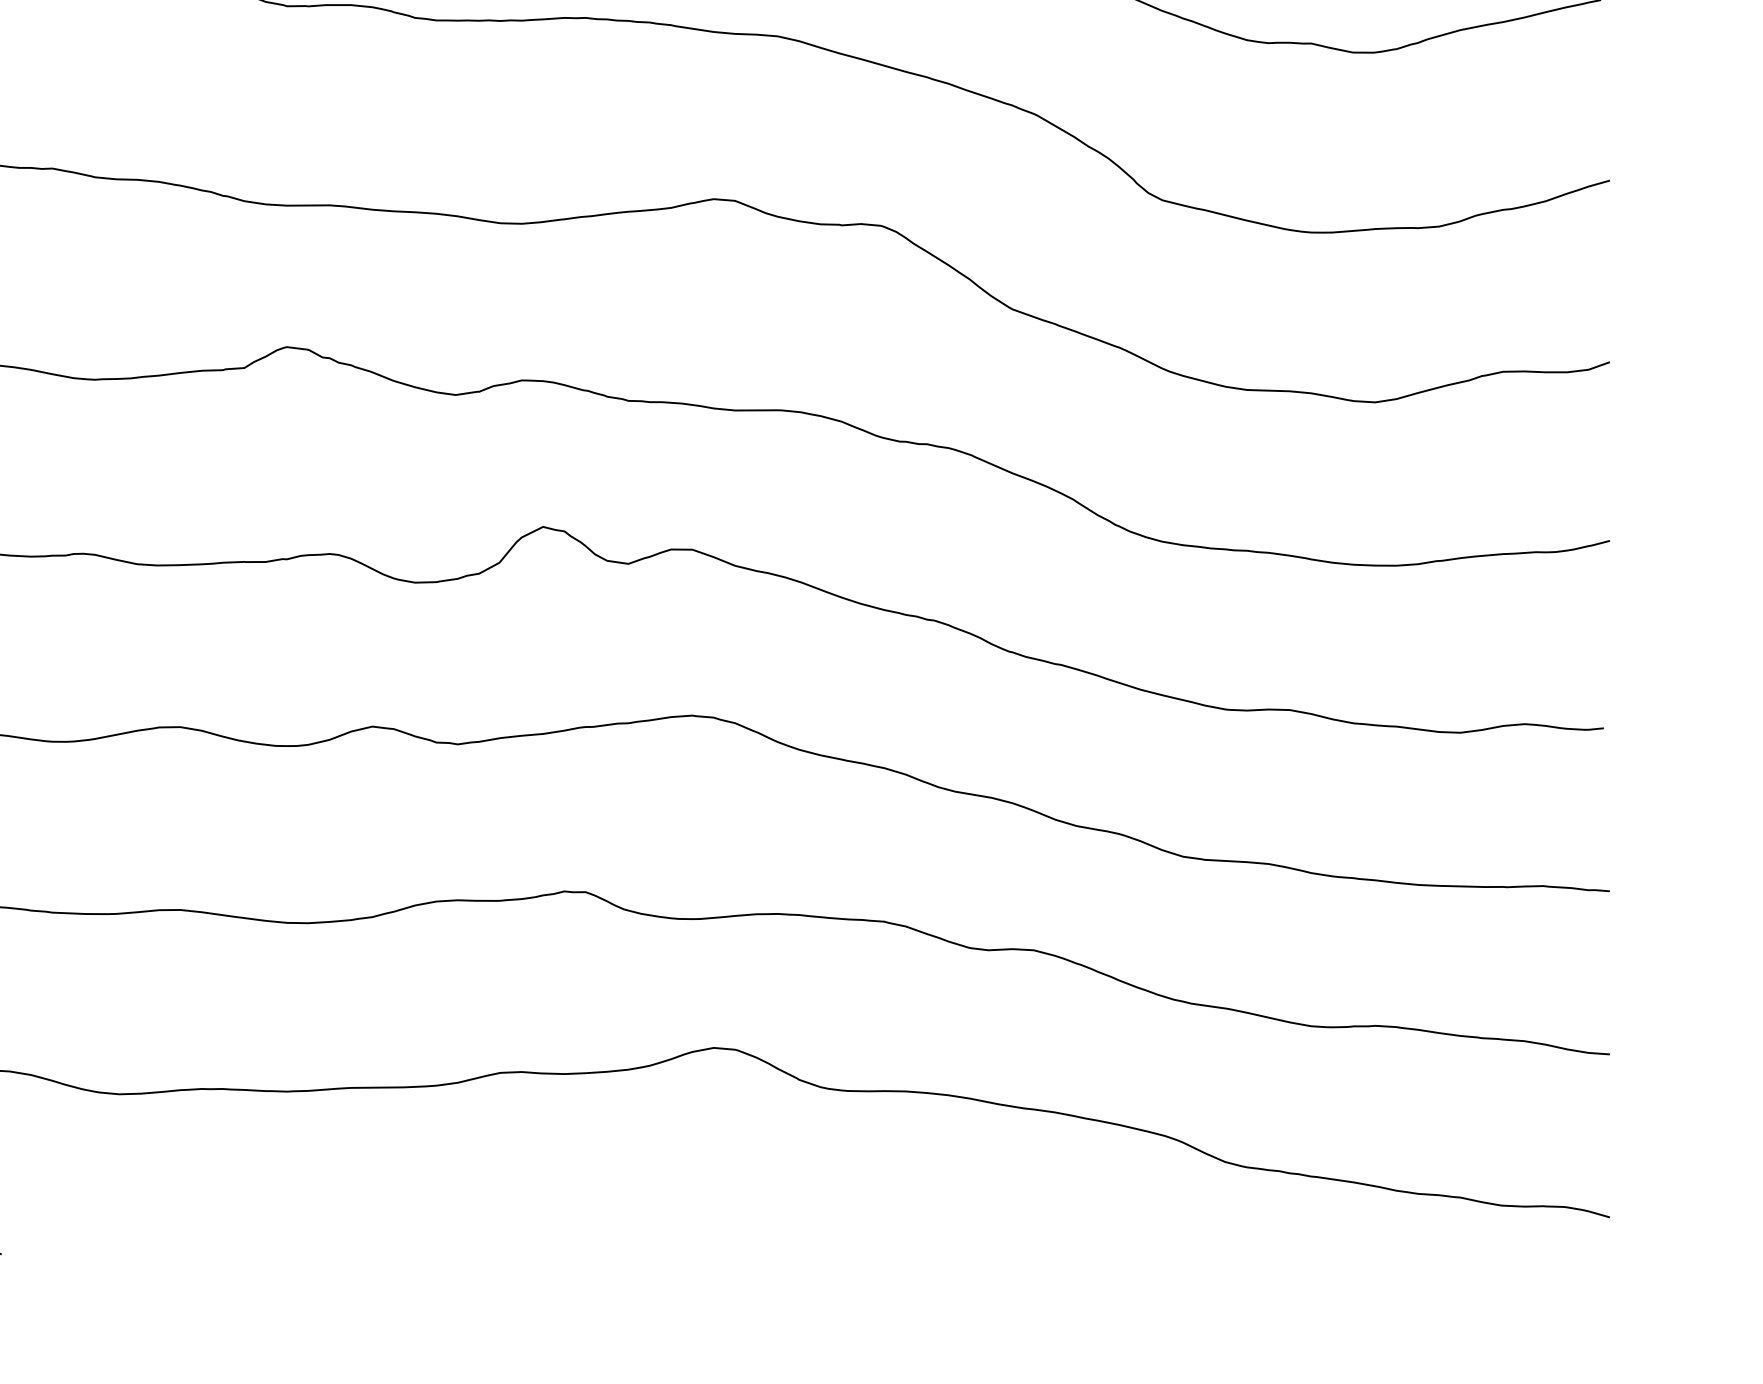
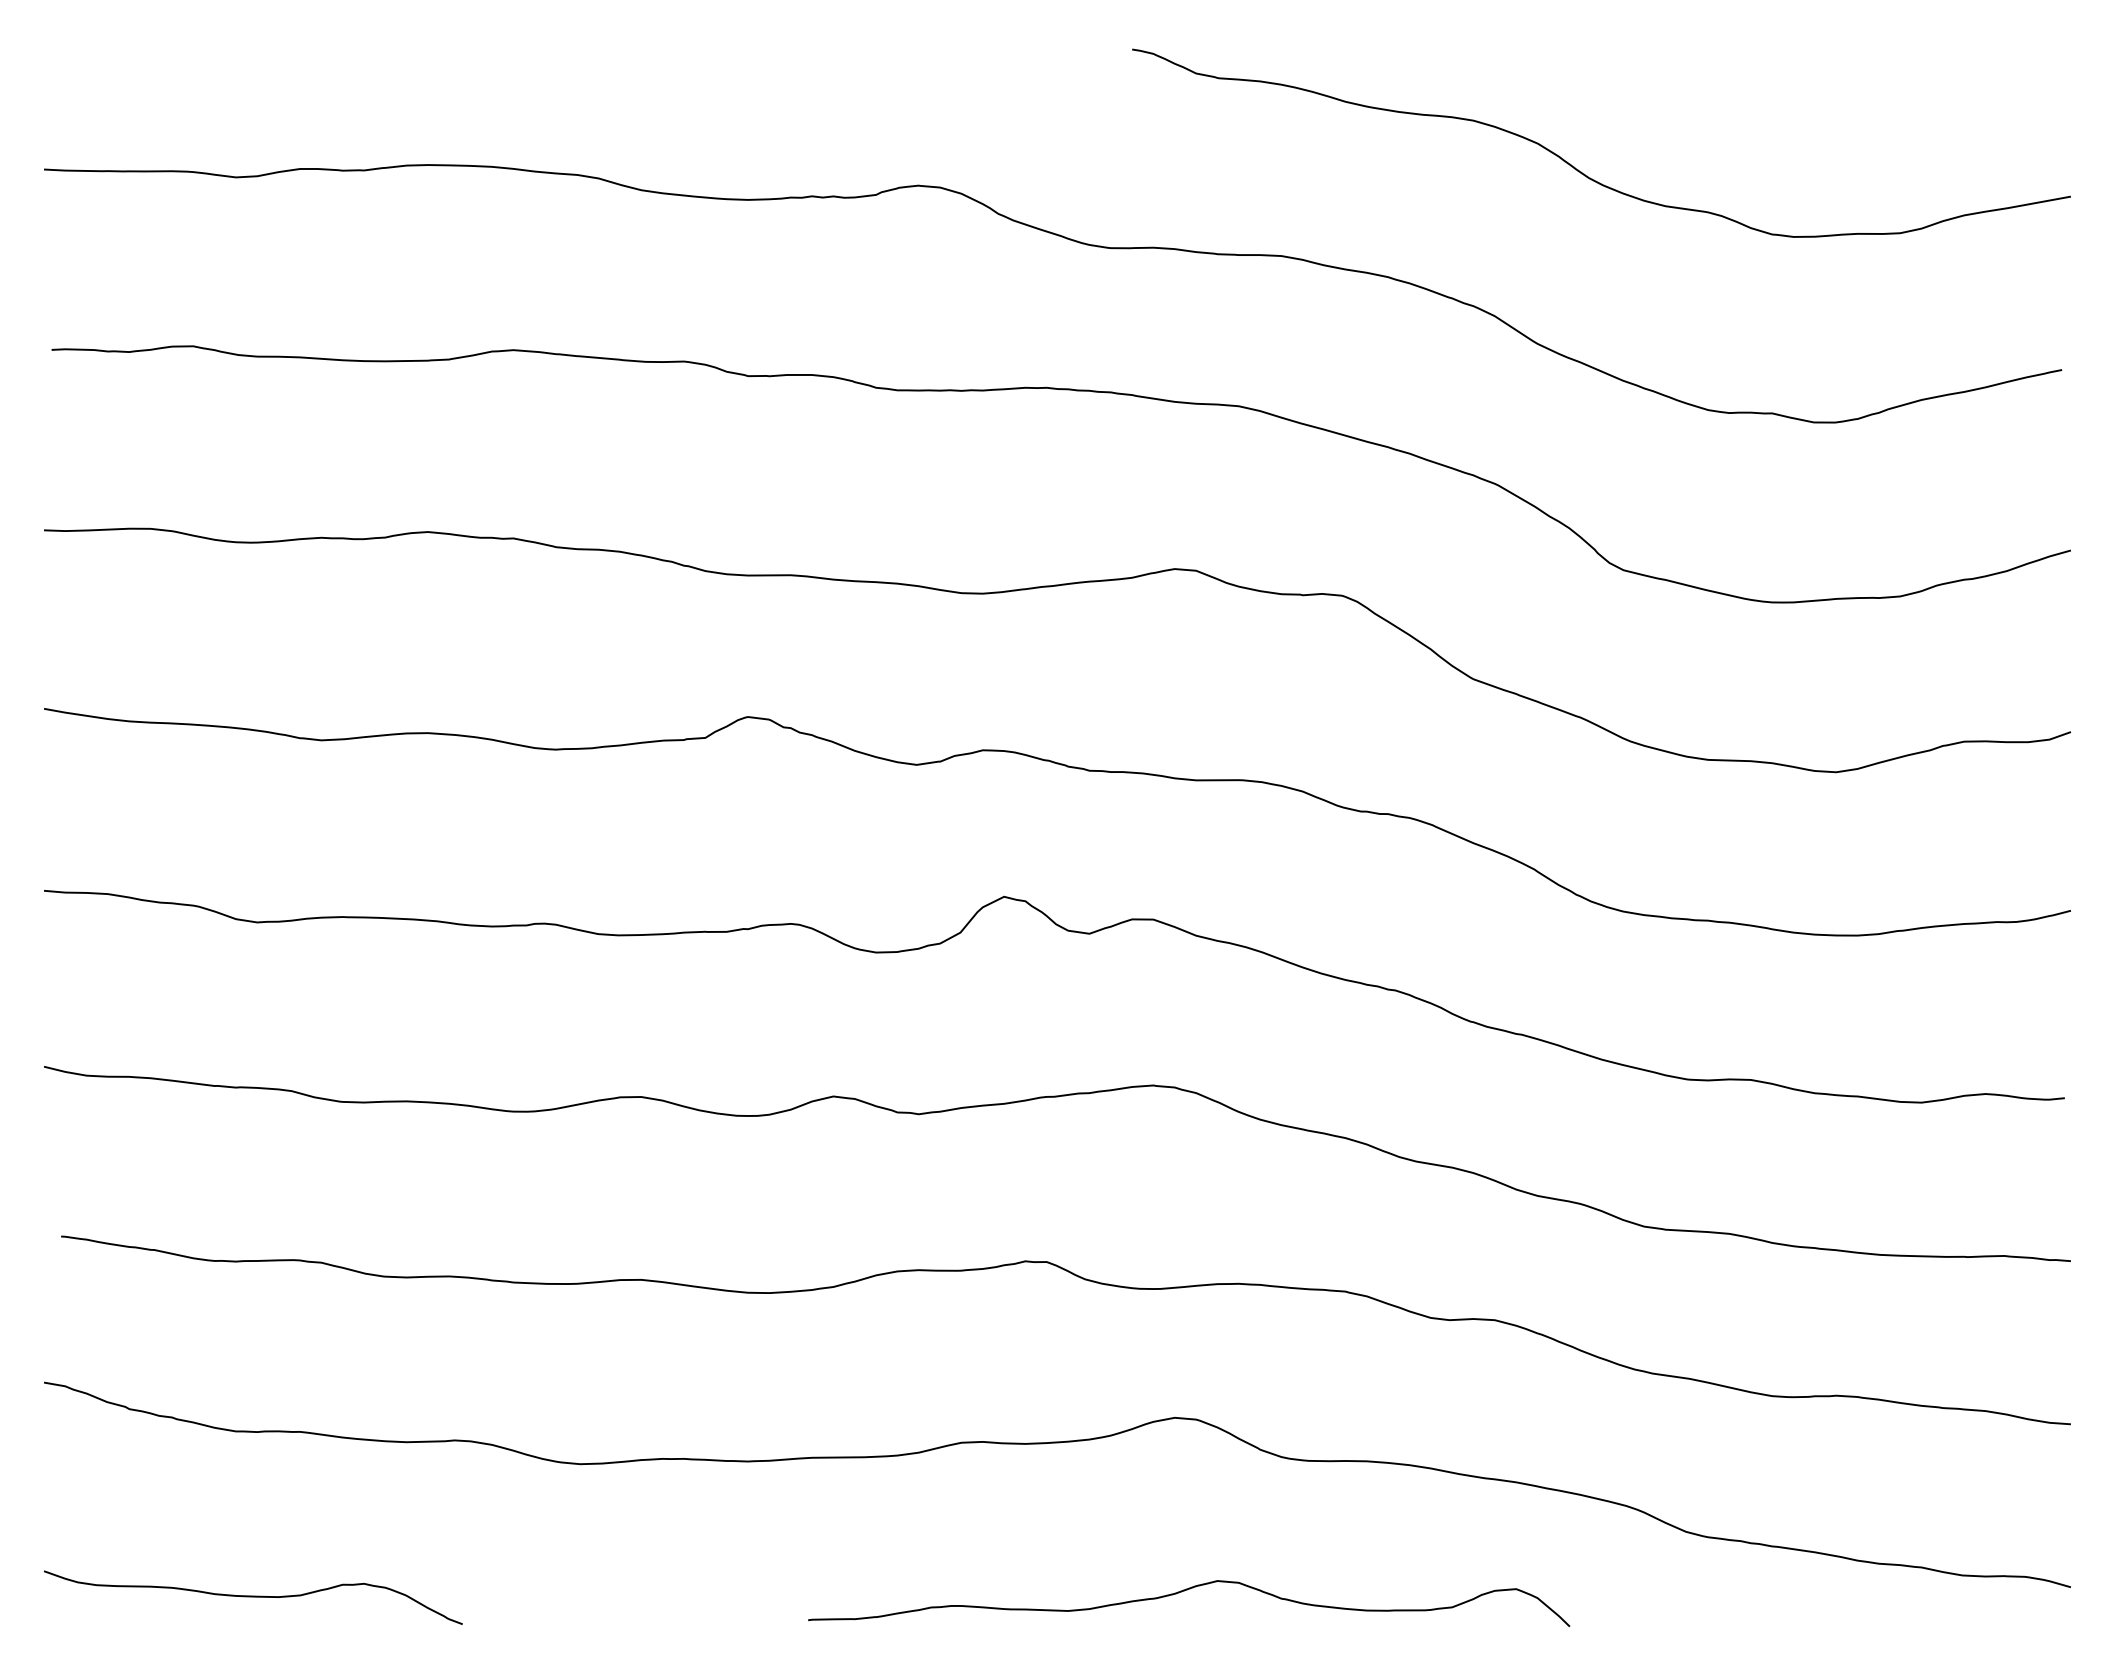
curve: (723, 1221) -> (1184, 1591), added

